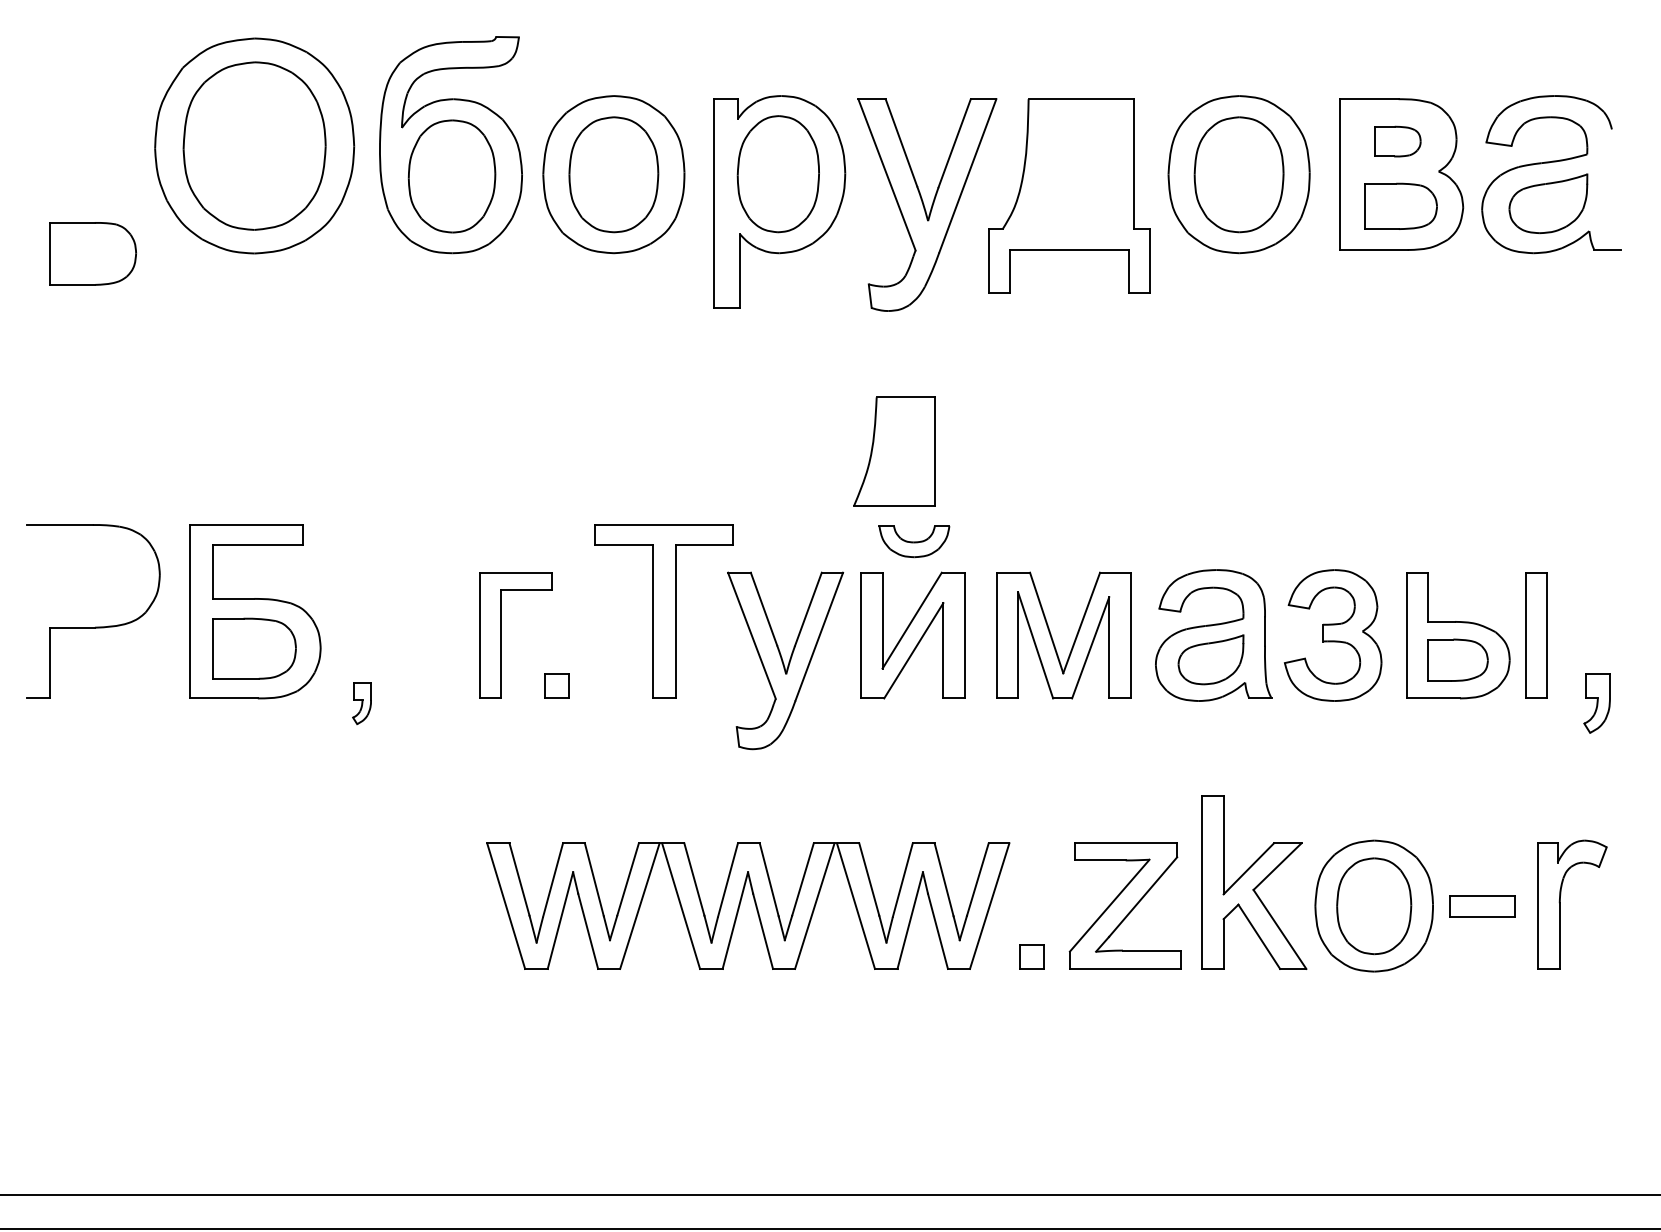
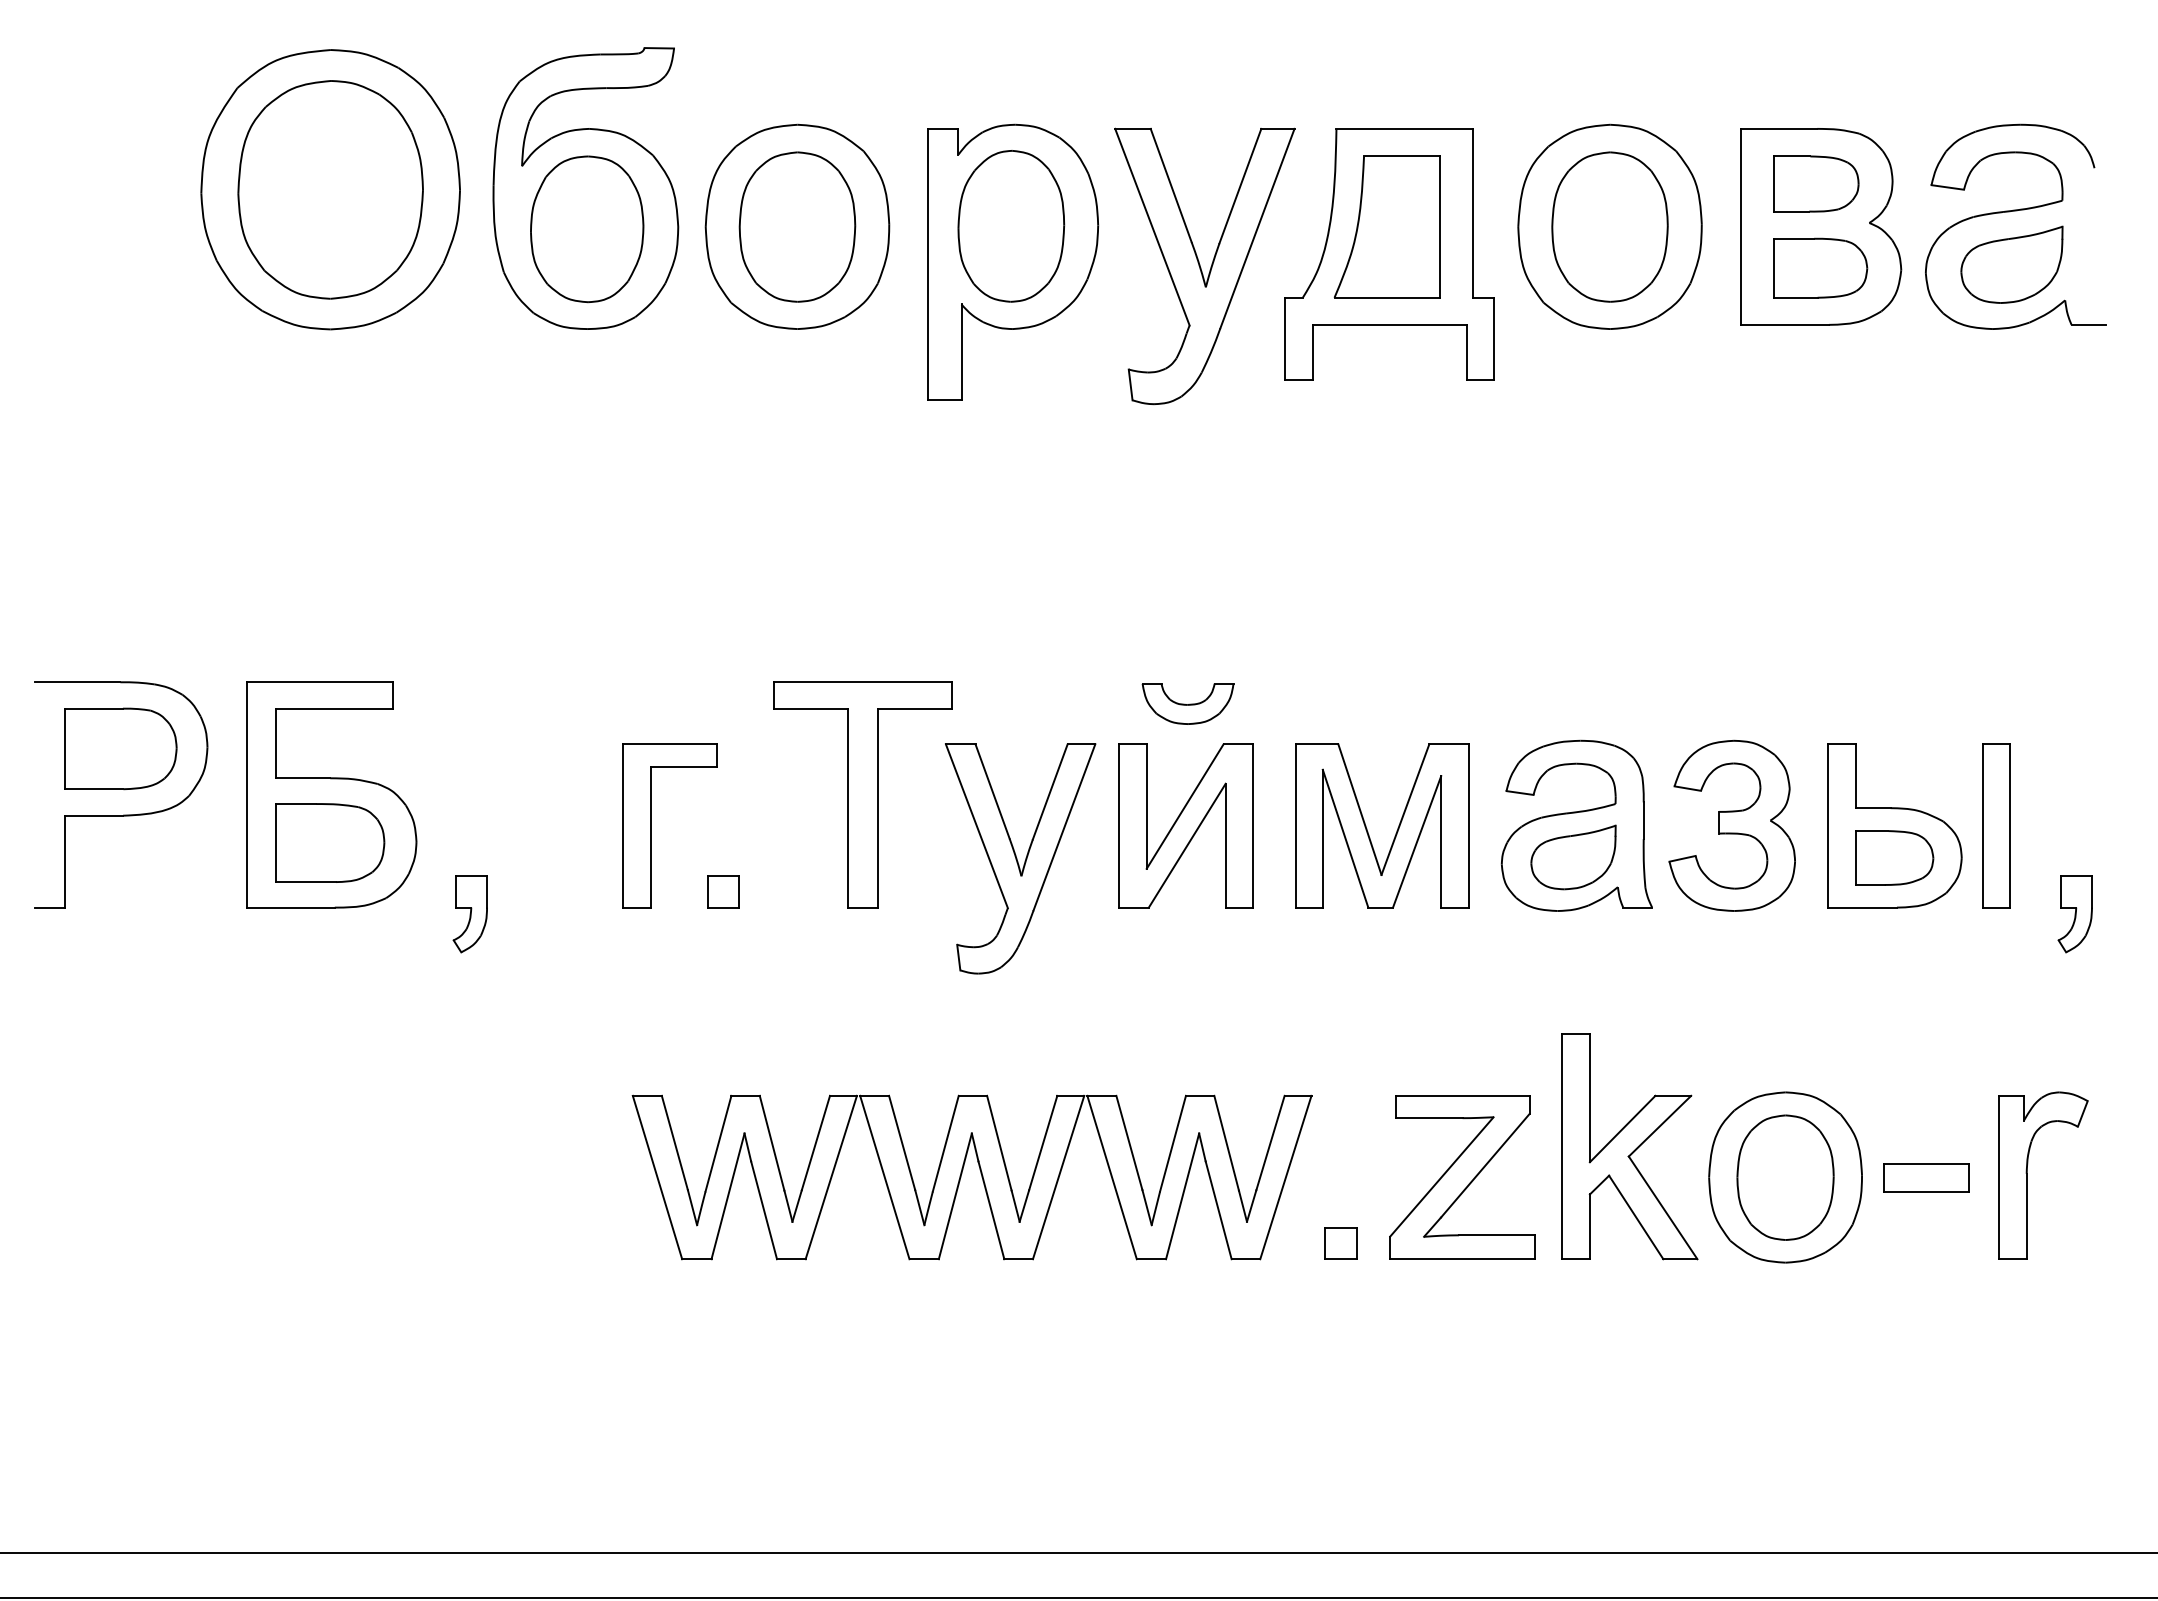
part: (1398, 141) -> (1816, 183), size x1.43
part: (92, 253) -> (120, 748), moved
part: (893, 451) -> (1386, 226), moved
part: (361, 703) -> (469, 914), size x1.43

